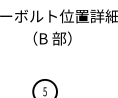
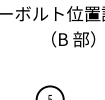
text: (52, 38) -> (73, 39), moved

